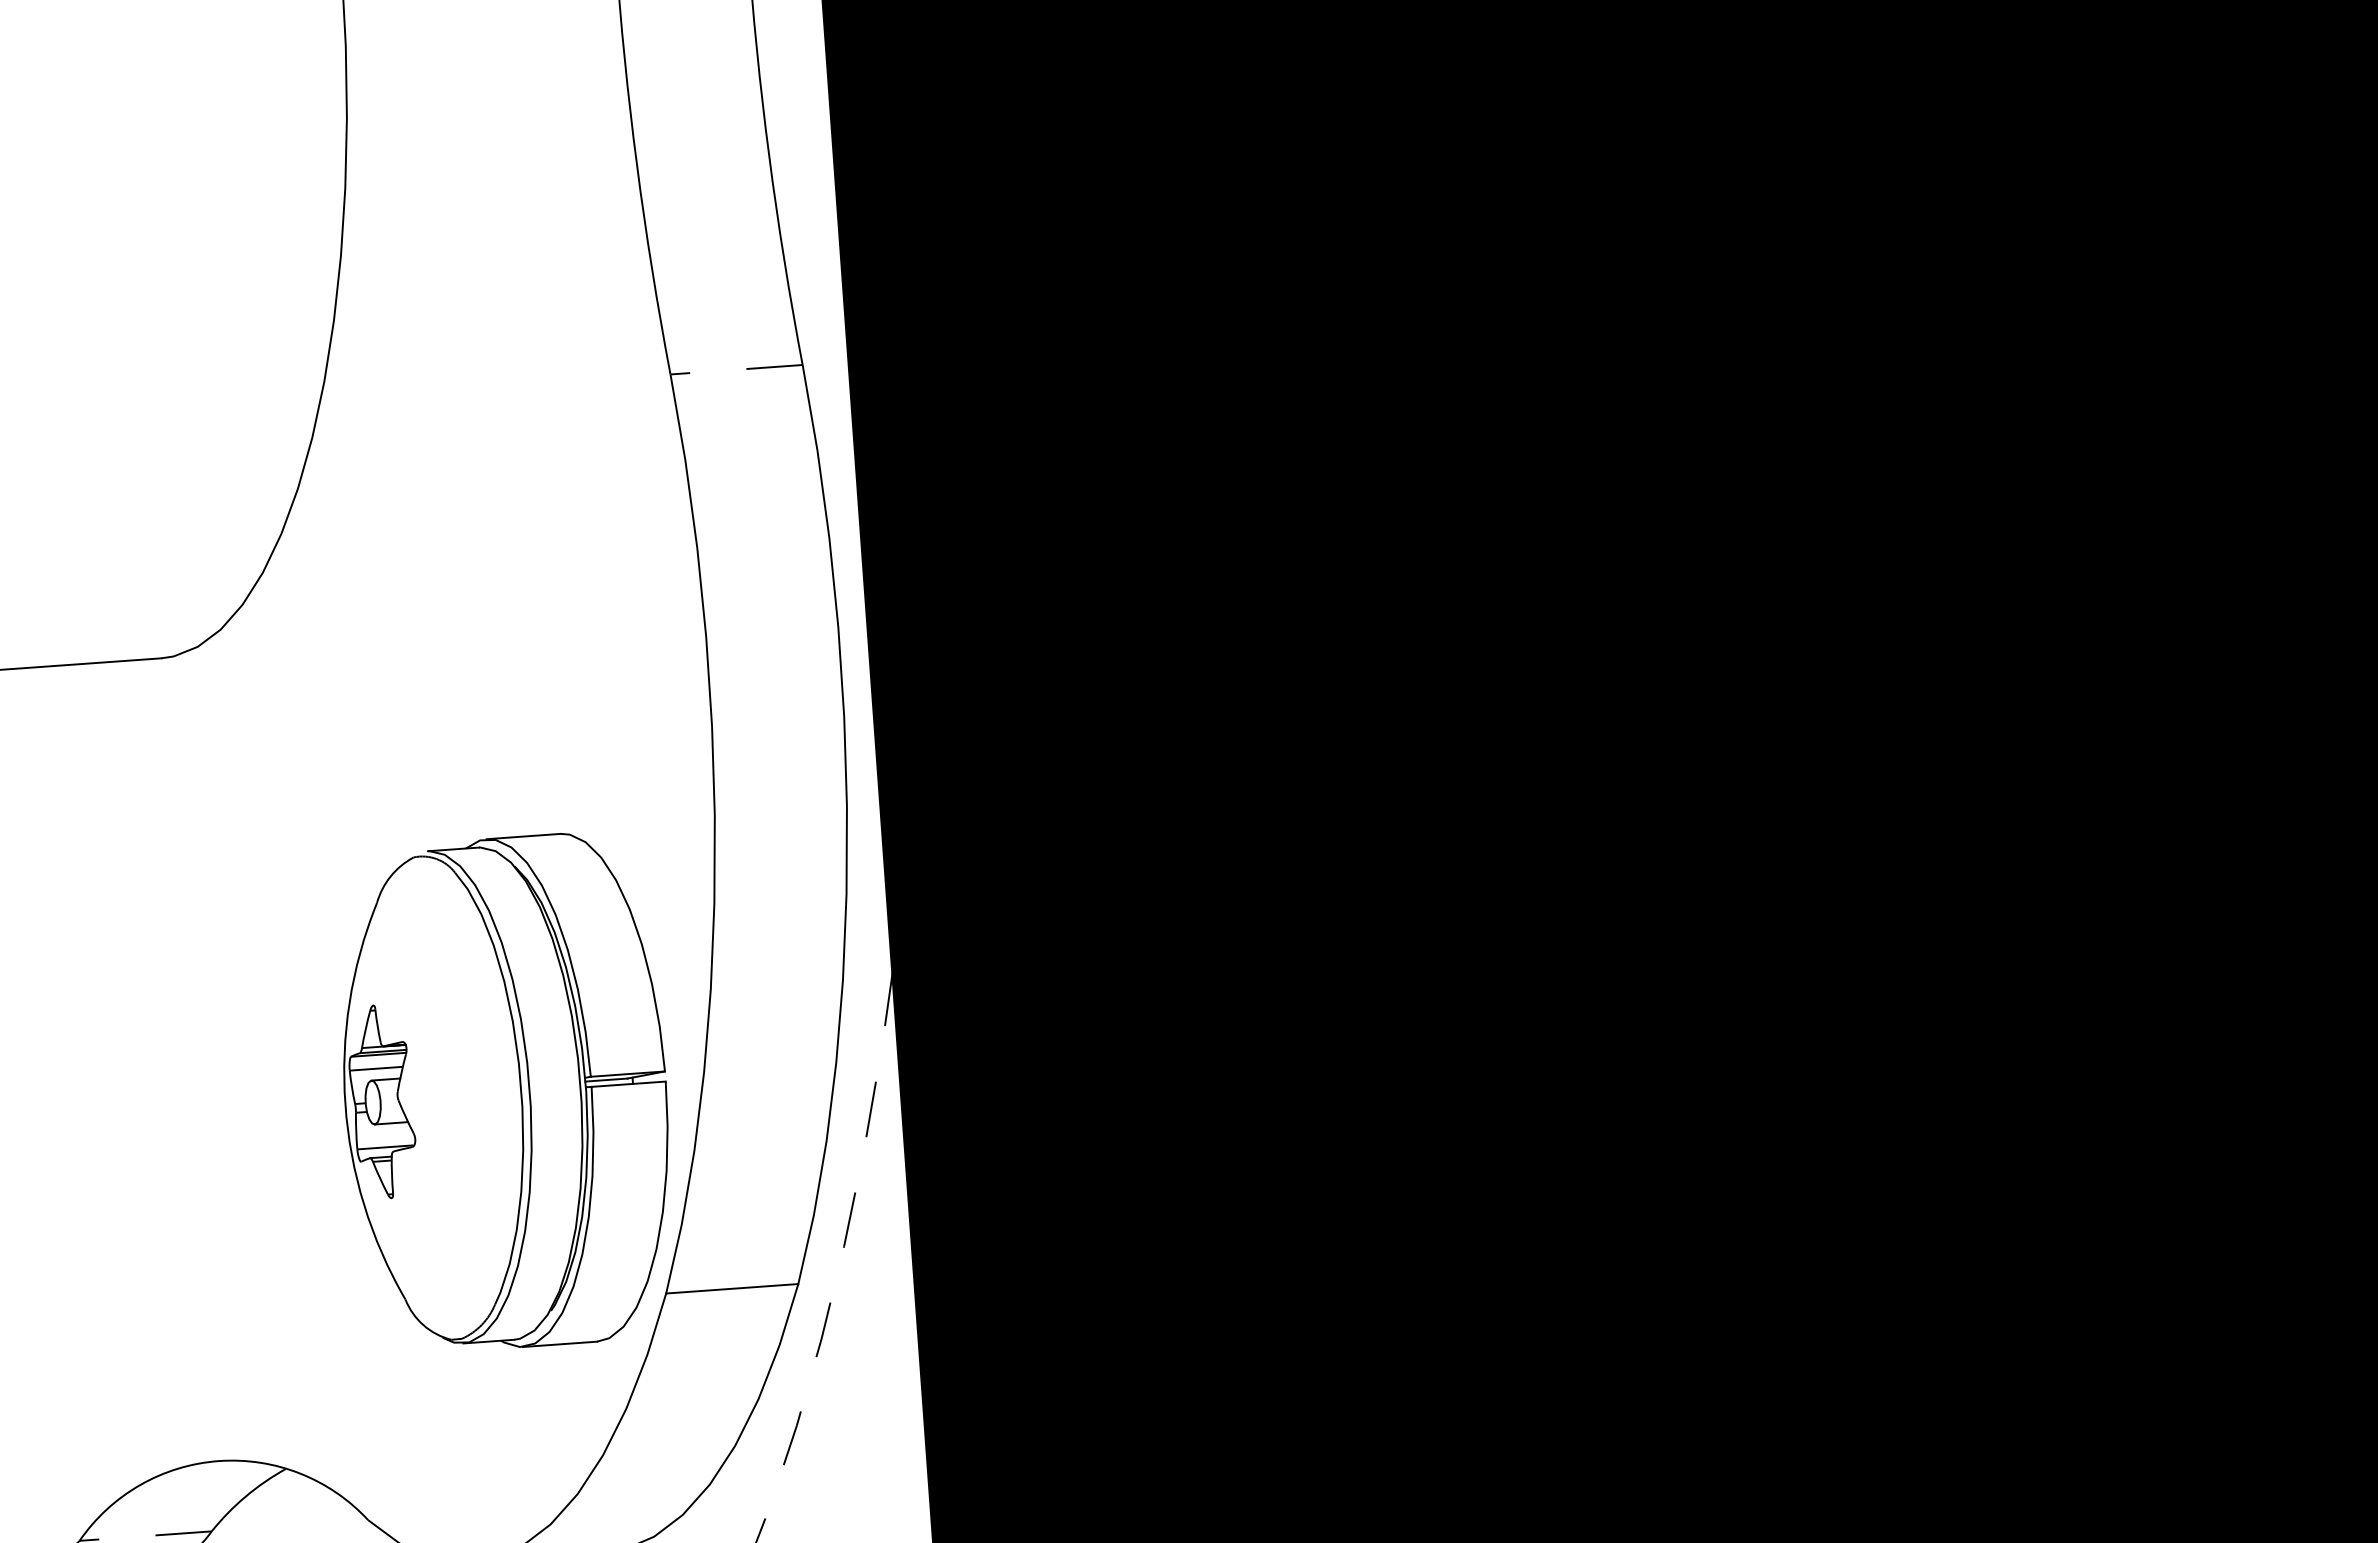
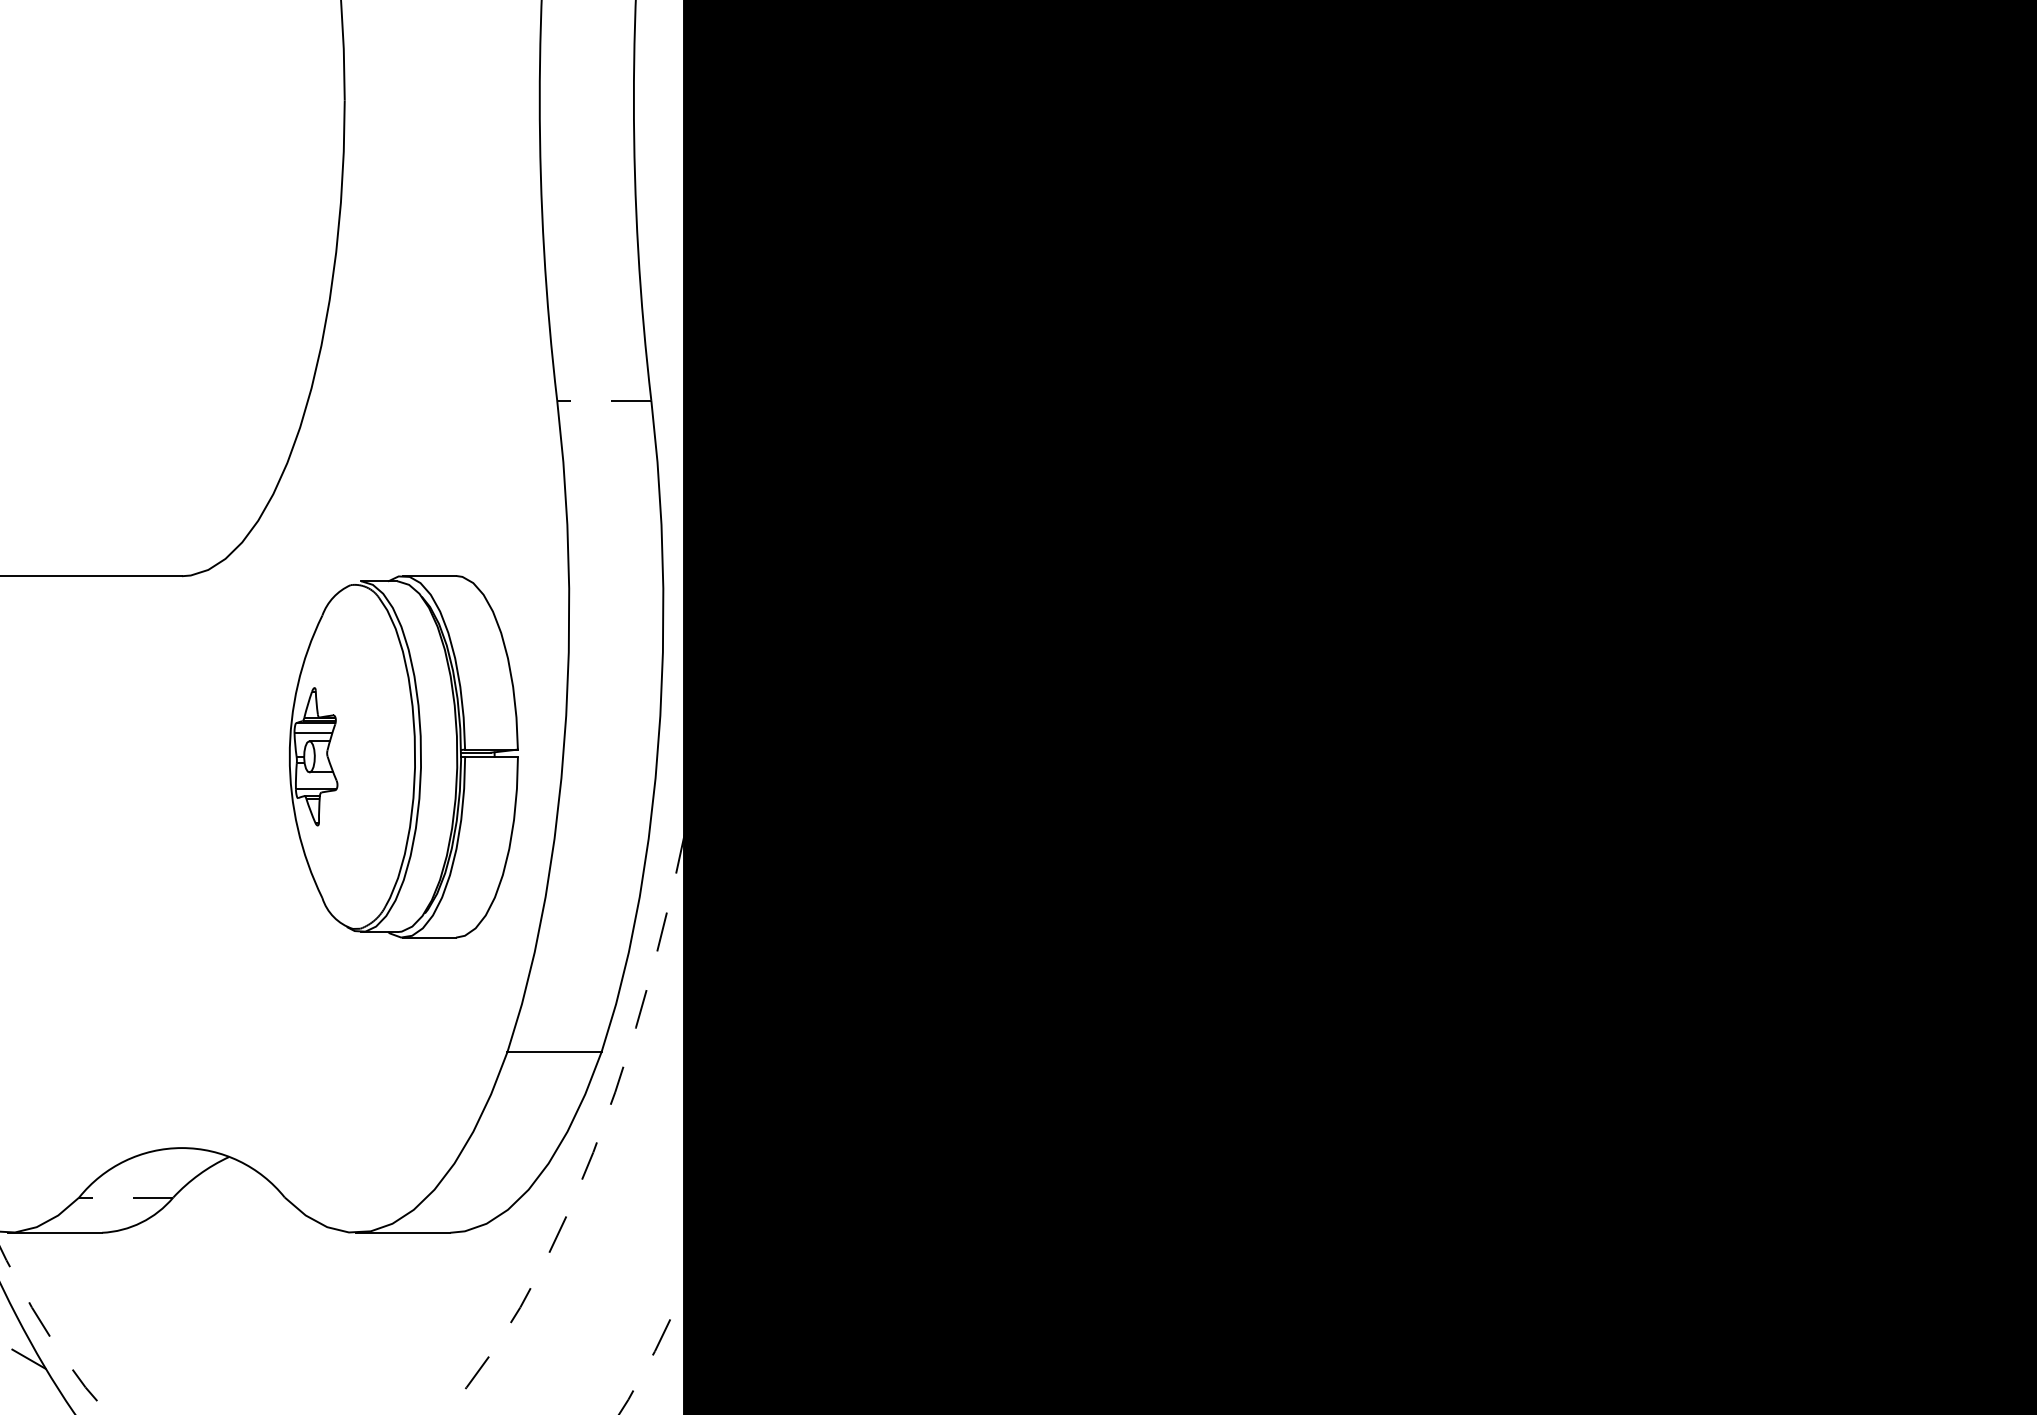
part: (505, 1092) -> (403, 756), moved

